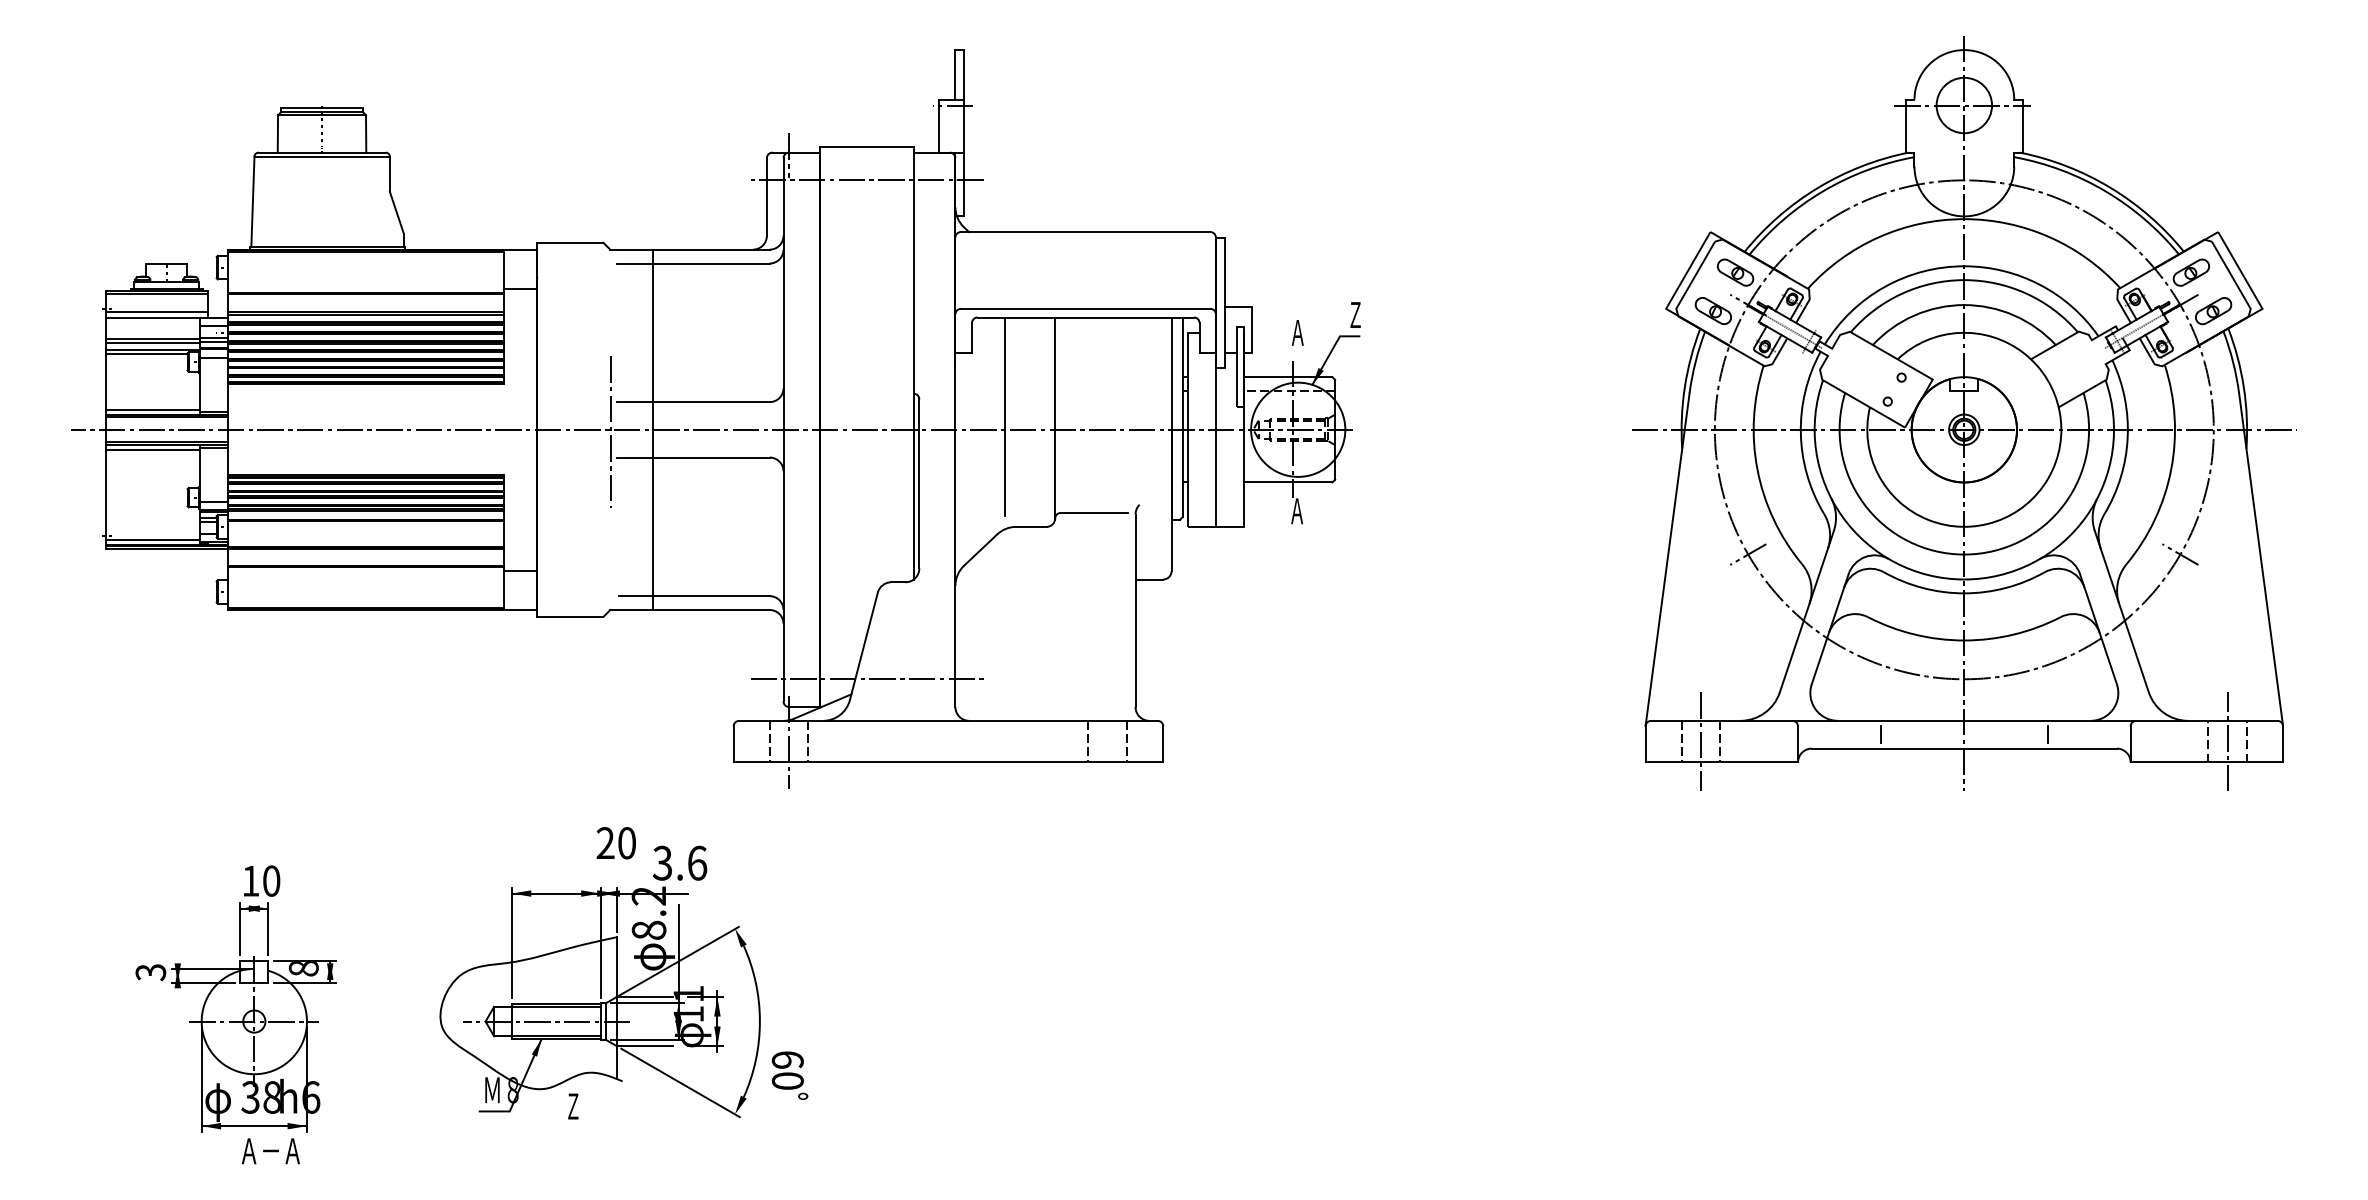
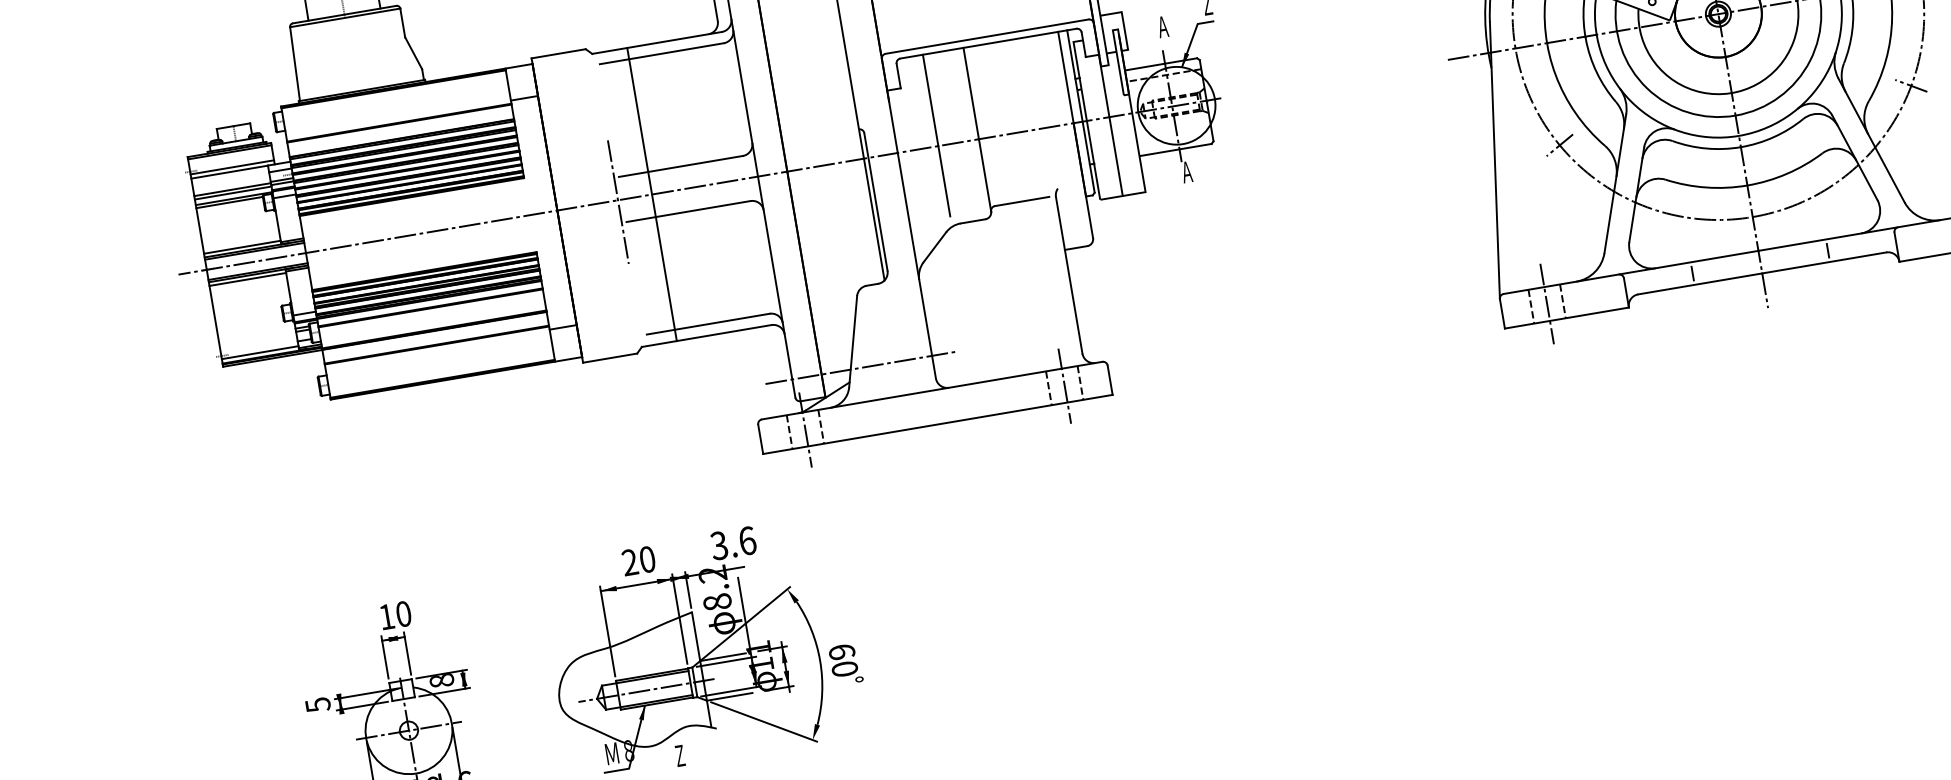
line: (1107, 742) -> (1064, 386), added
text: (615, 843) -> (638, 561), moved
text: (150, 972) -> (317, 705), 3 -> 5
text: (789, 1075) -> (845, 664), moved

